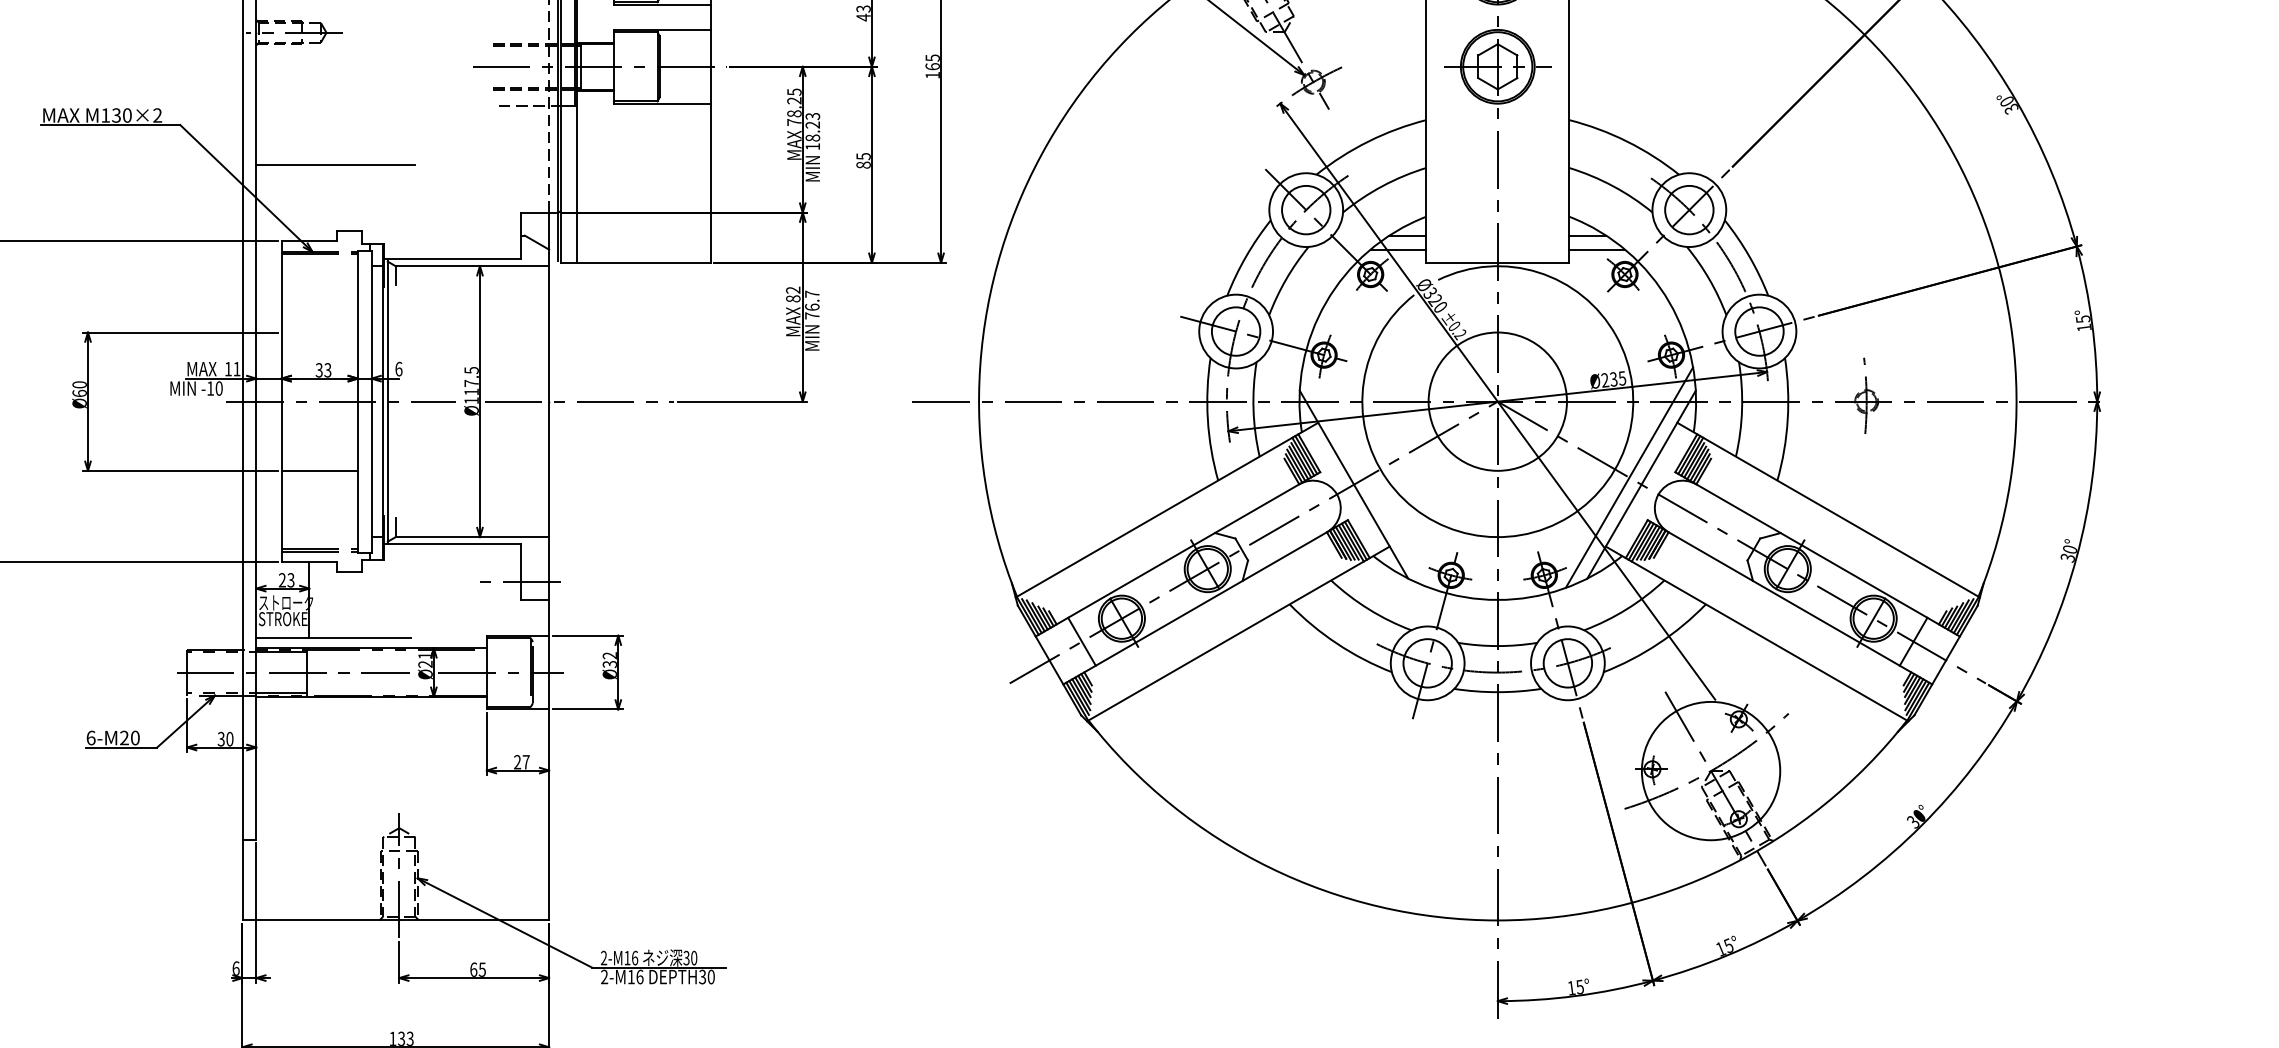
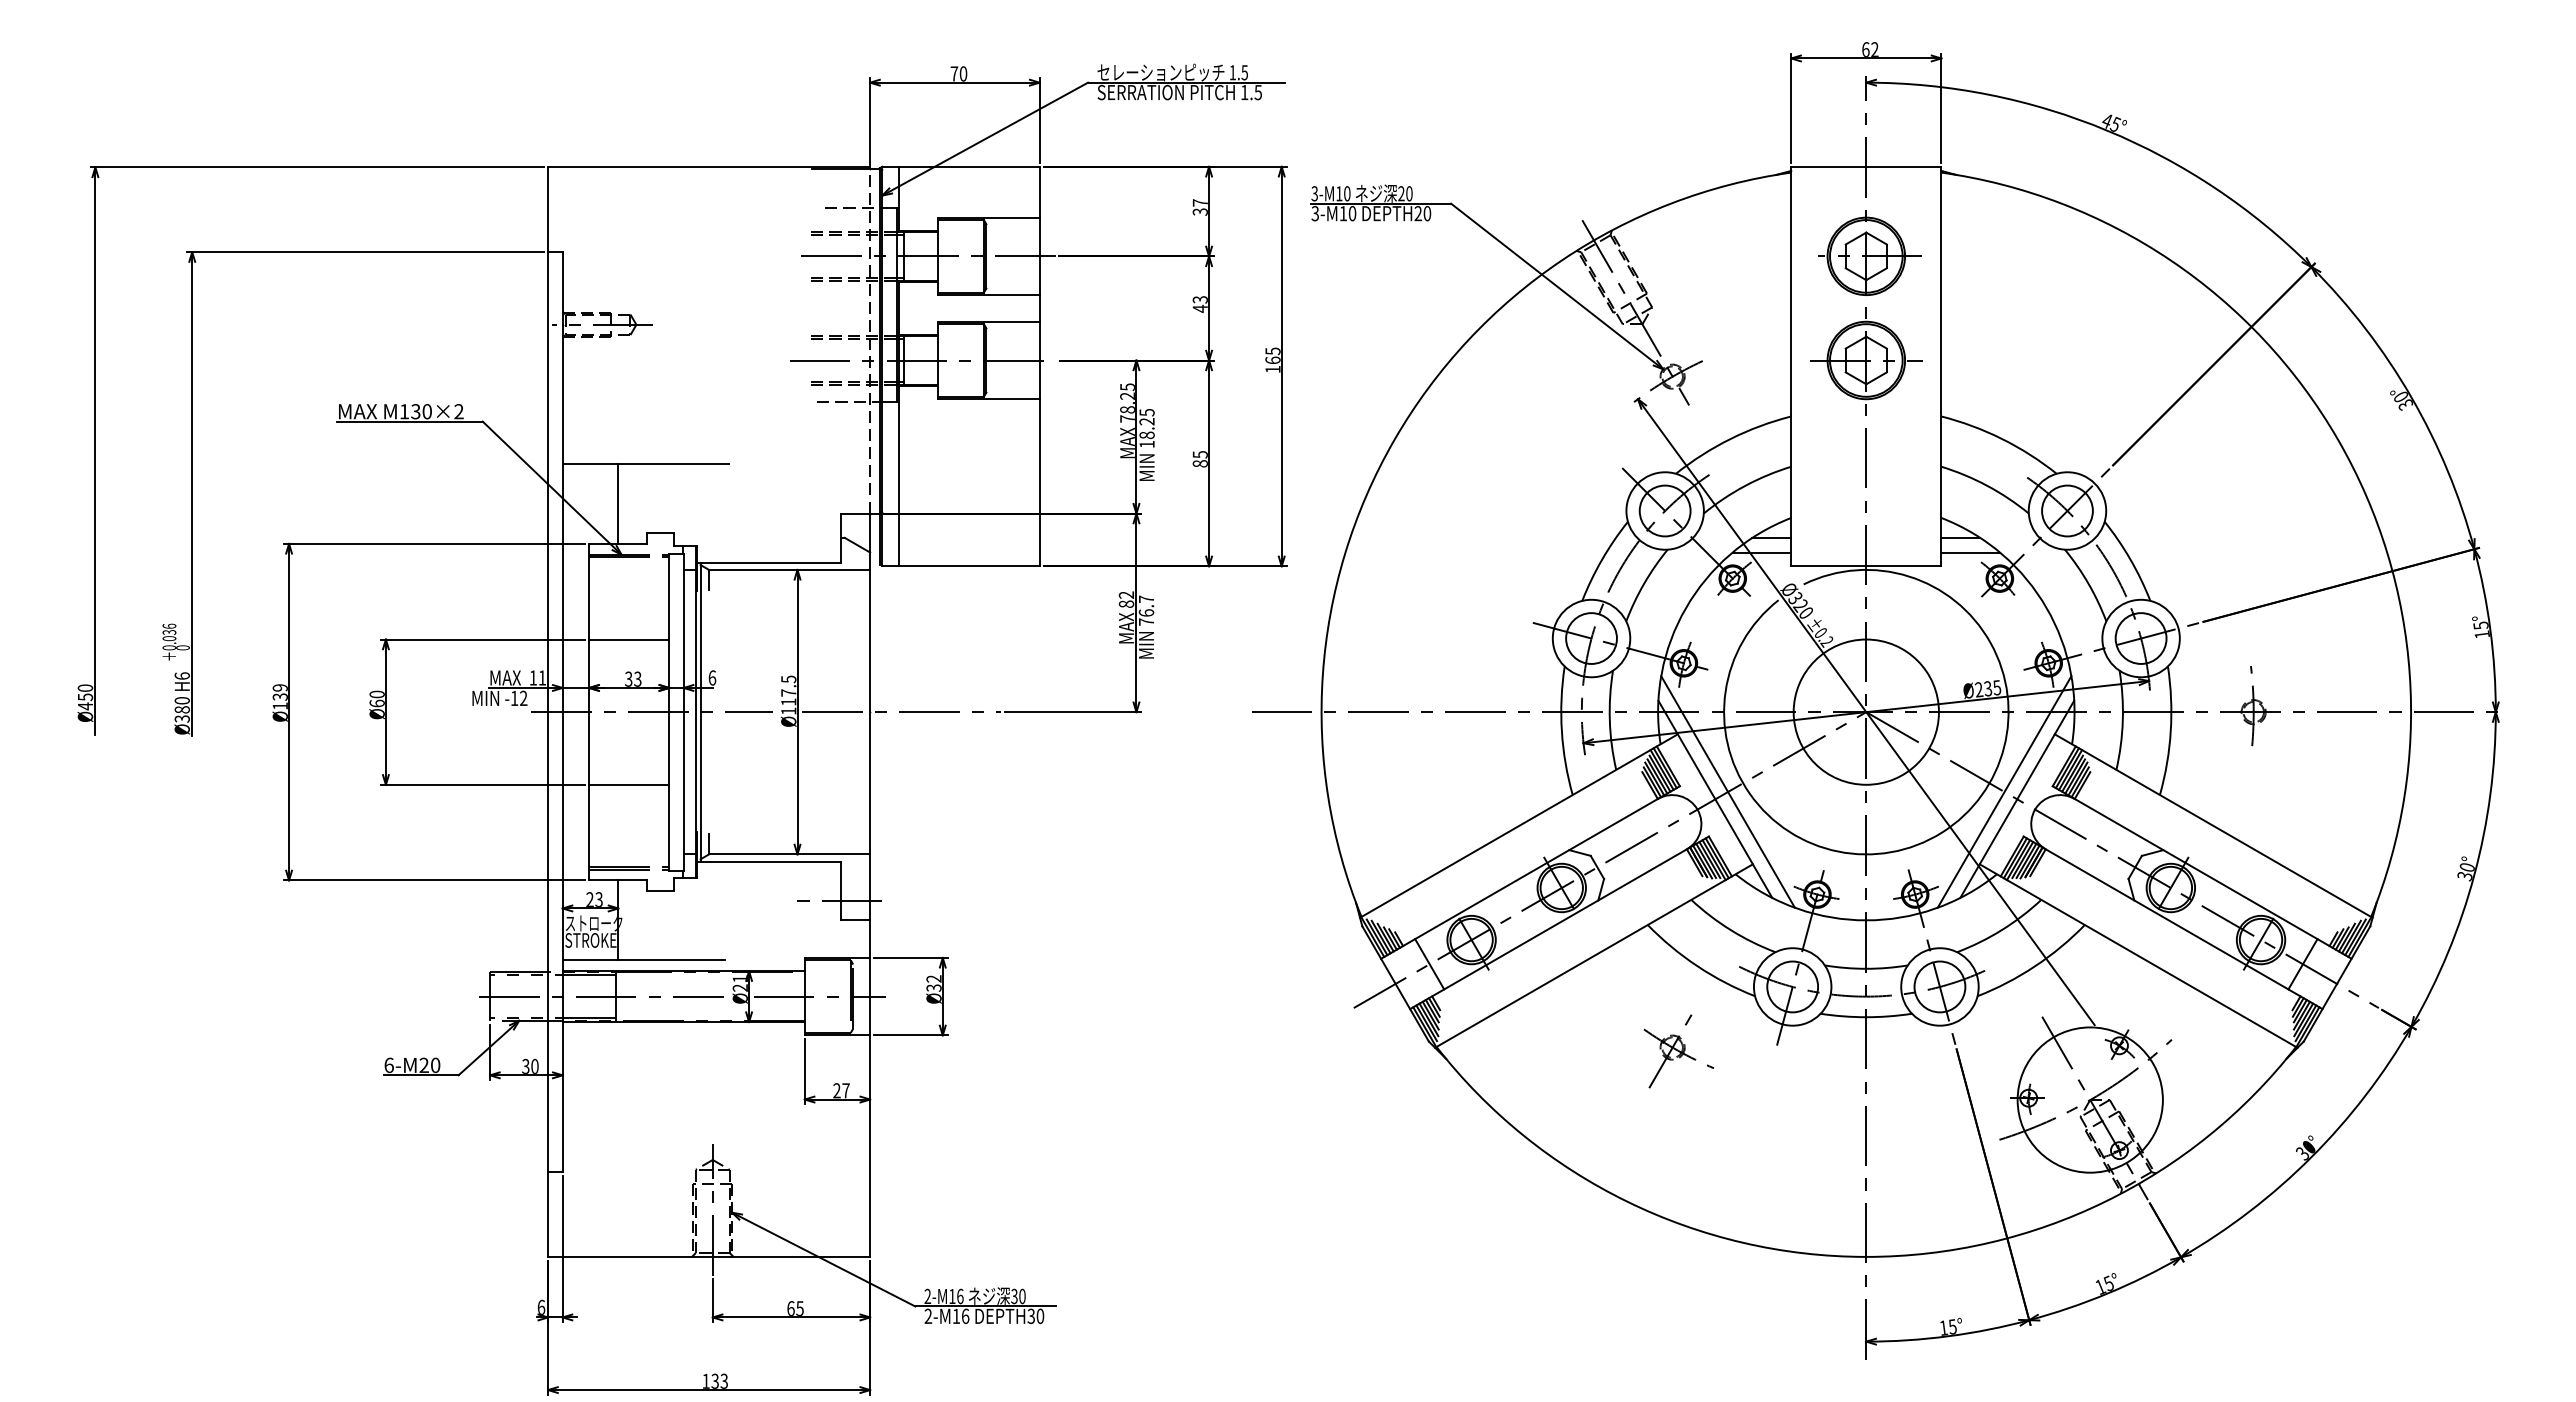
text: (812, 116) -> (1146, 412), 18.23 -> 18.25
line: (309, 202) -> (618, 503), added
line: (319, 332) -> (629, 639), added
text: (219, 388) -> (523, 698), -10 -> -12
line: (1365, 477) -> (1727, 791), added
part: (1318, 724) -> (1678, 1051), added

